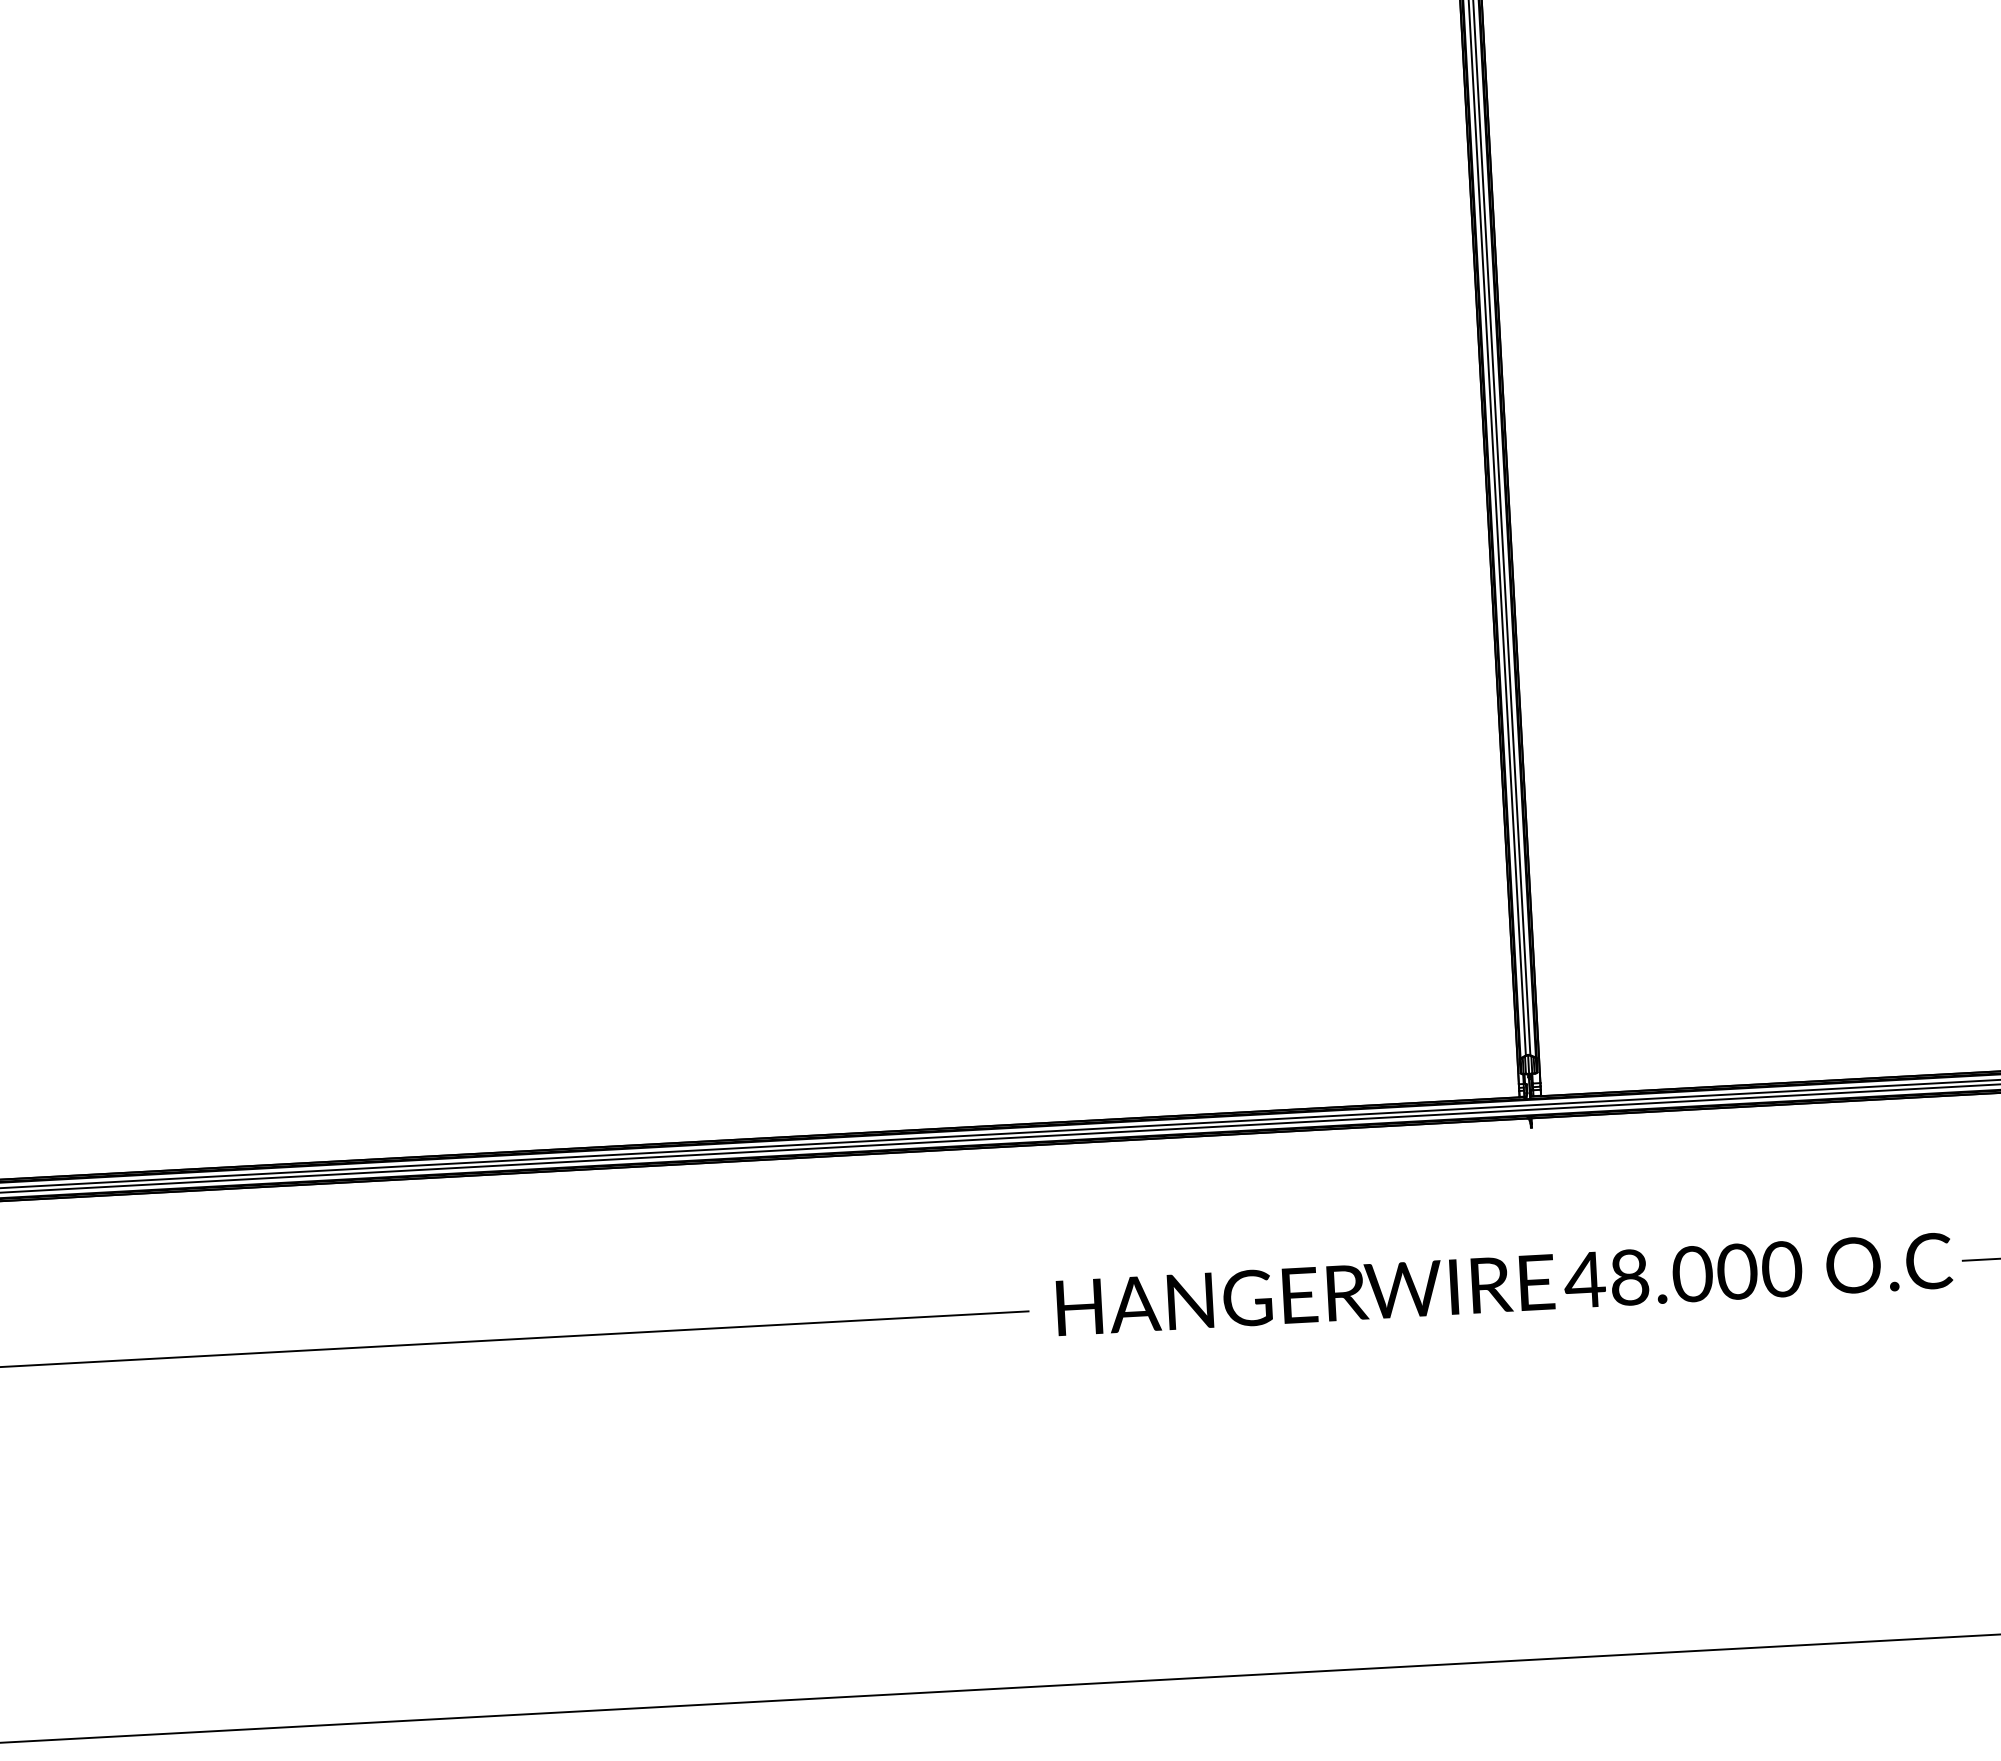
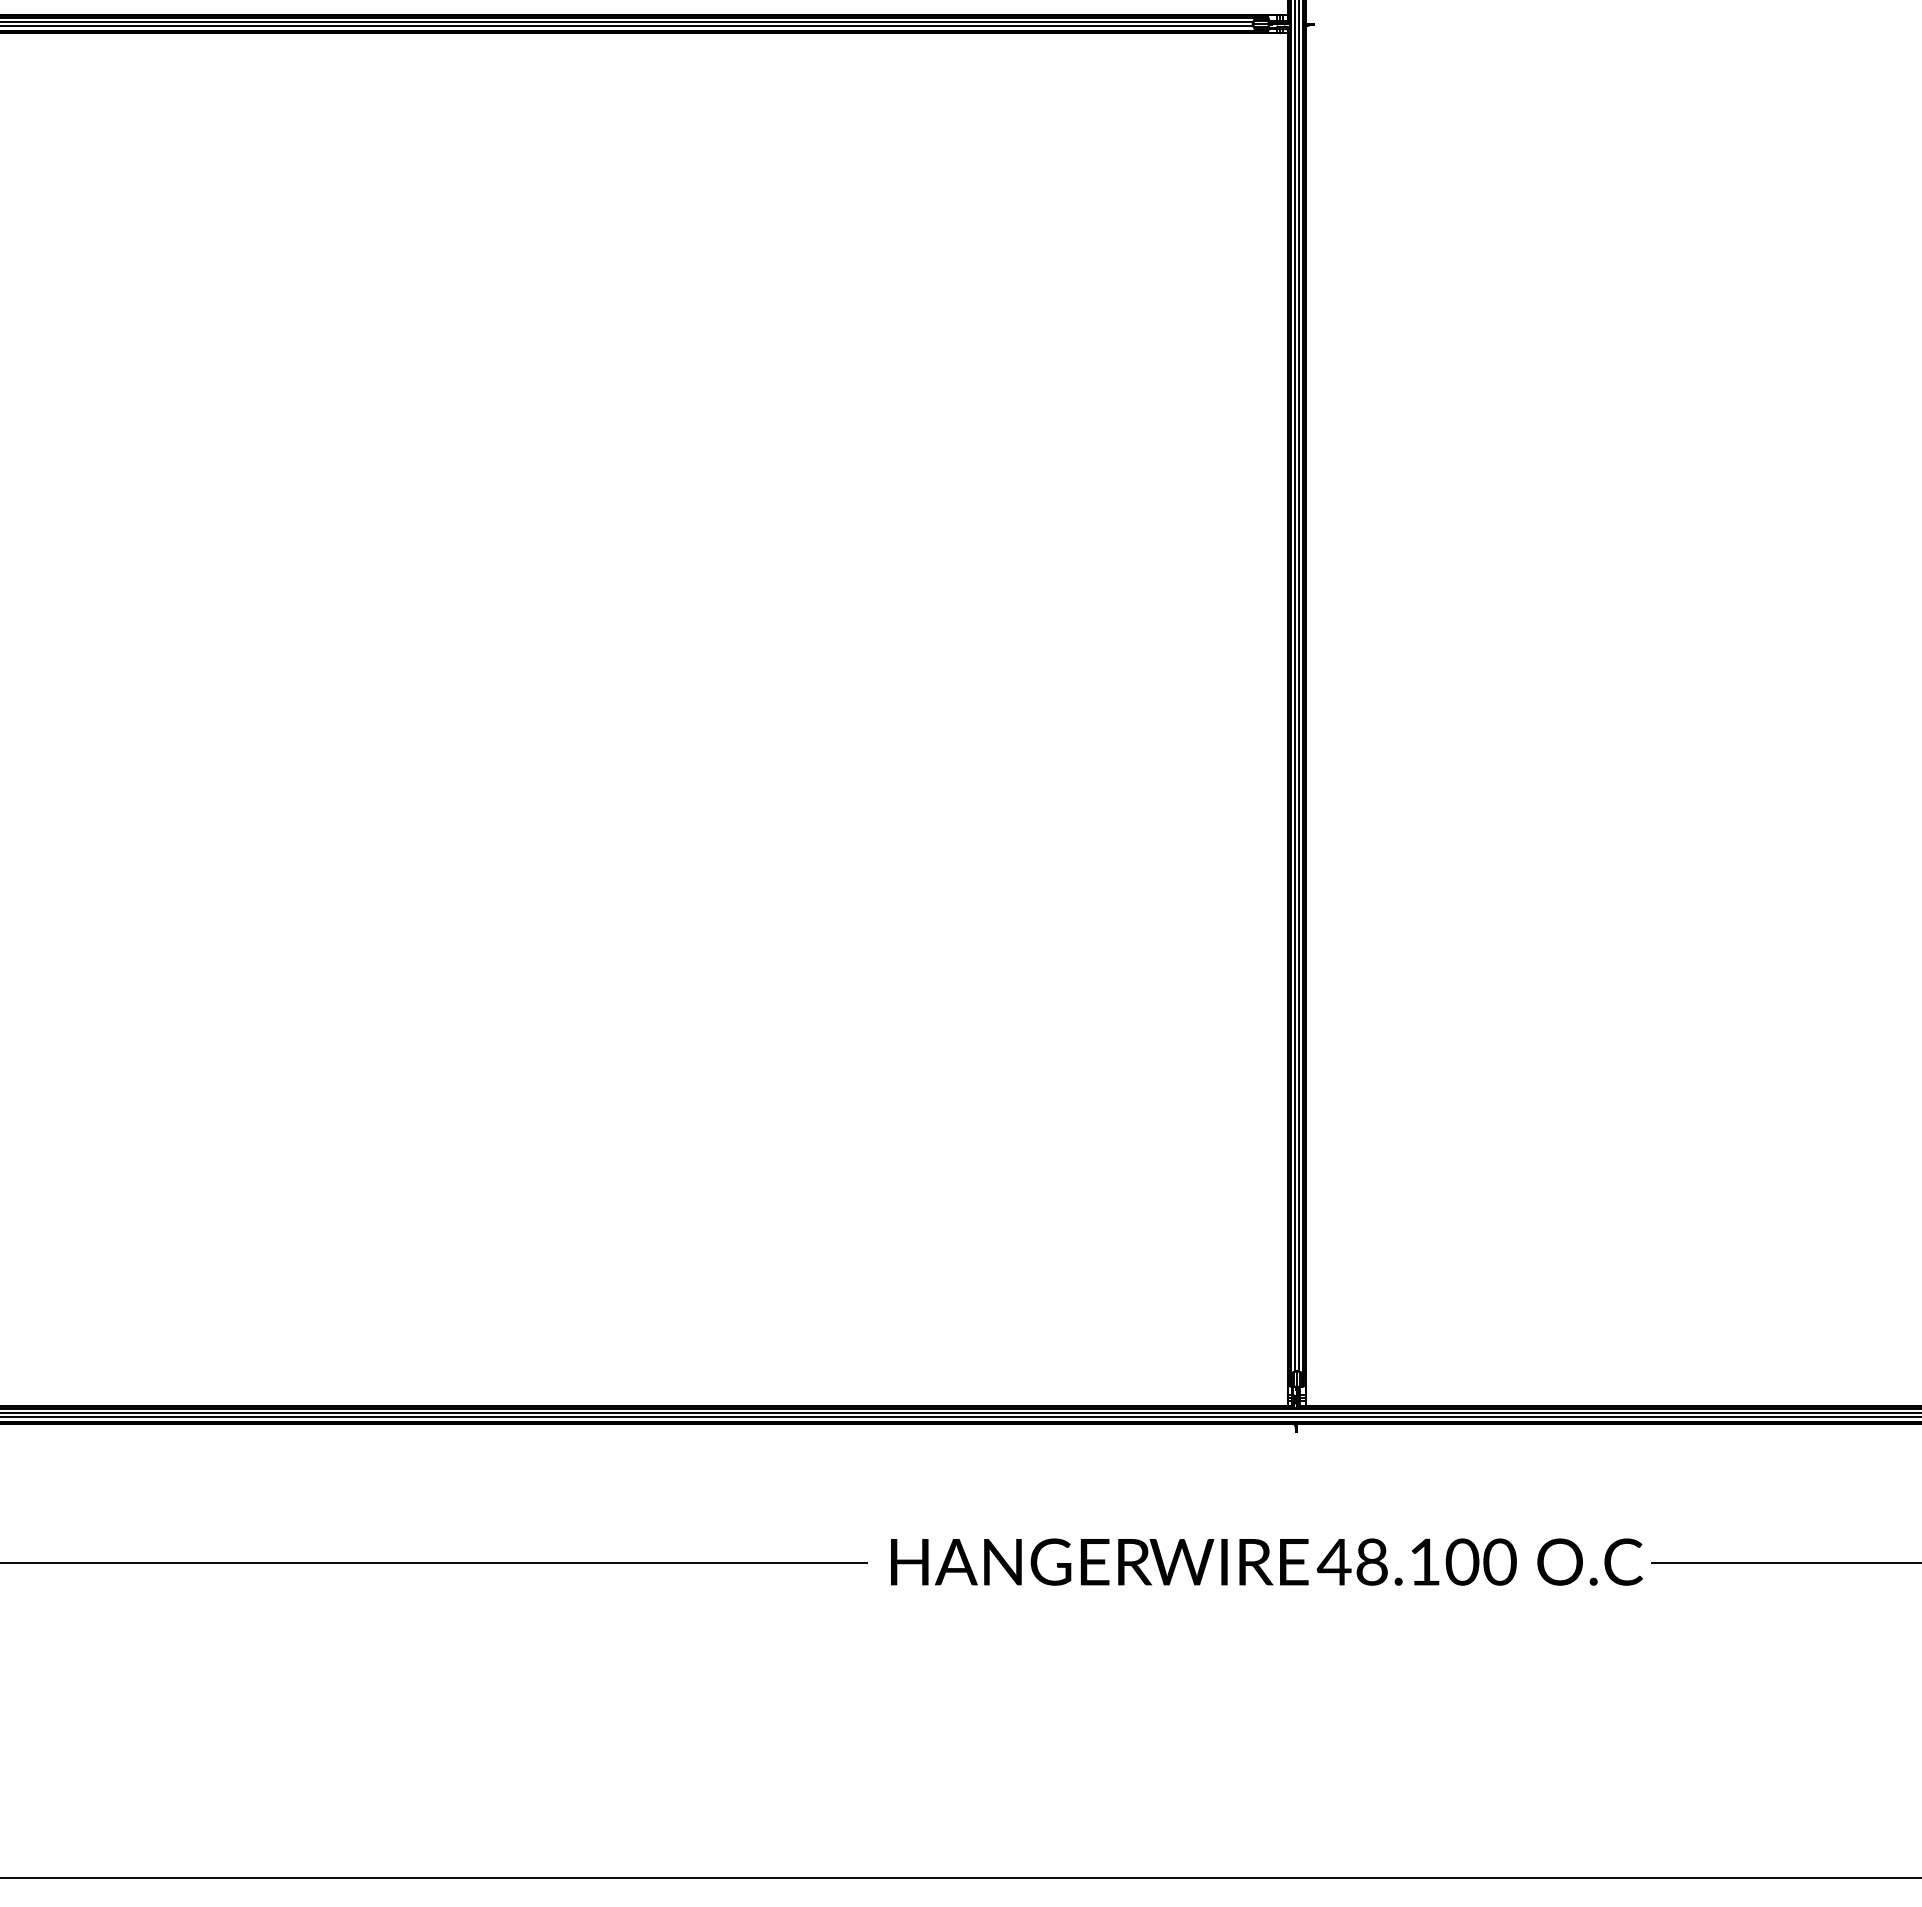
text: (1692, 1273) -> (1424, 1561), 48.000 -> 48.100

